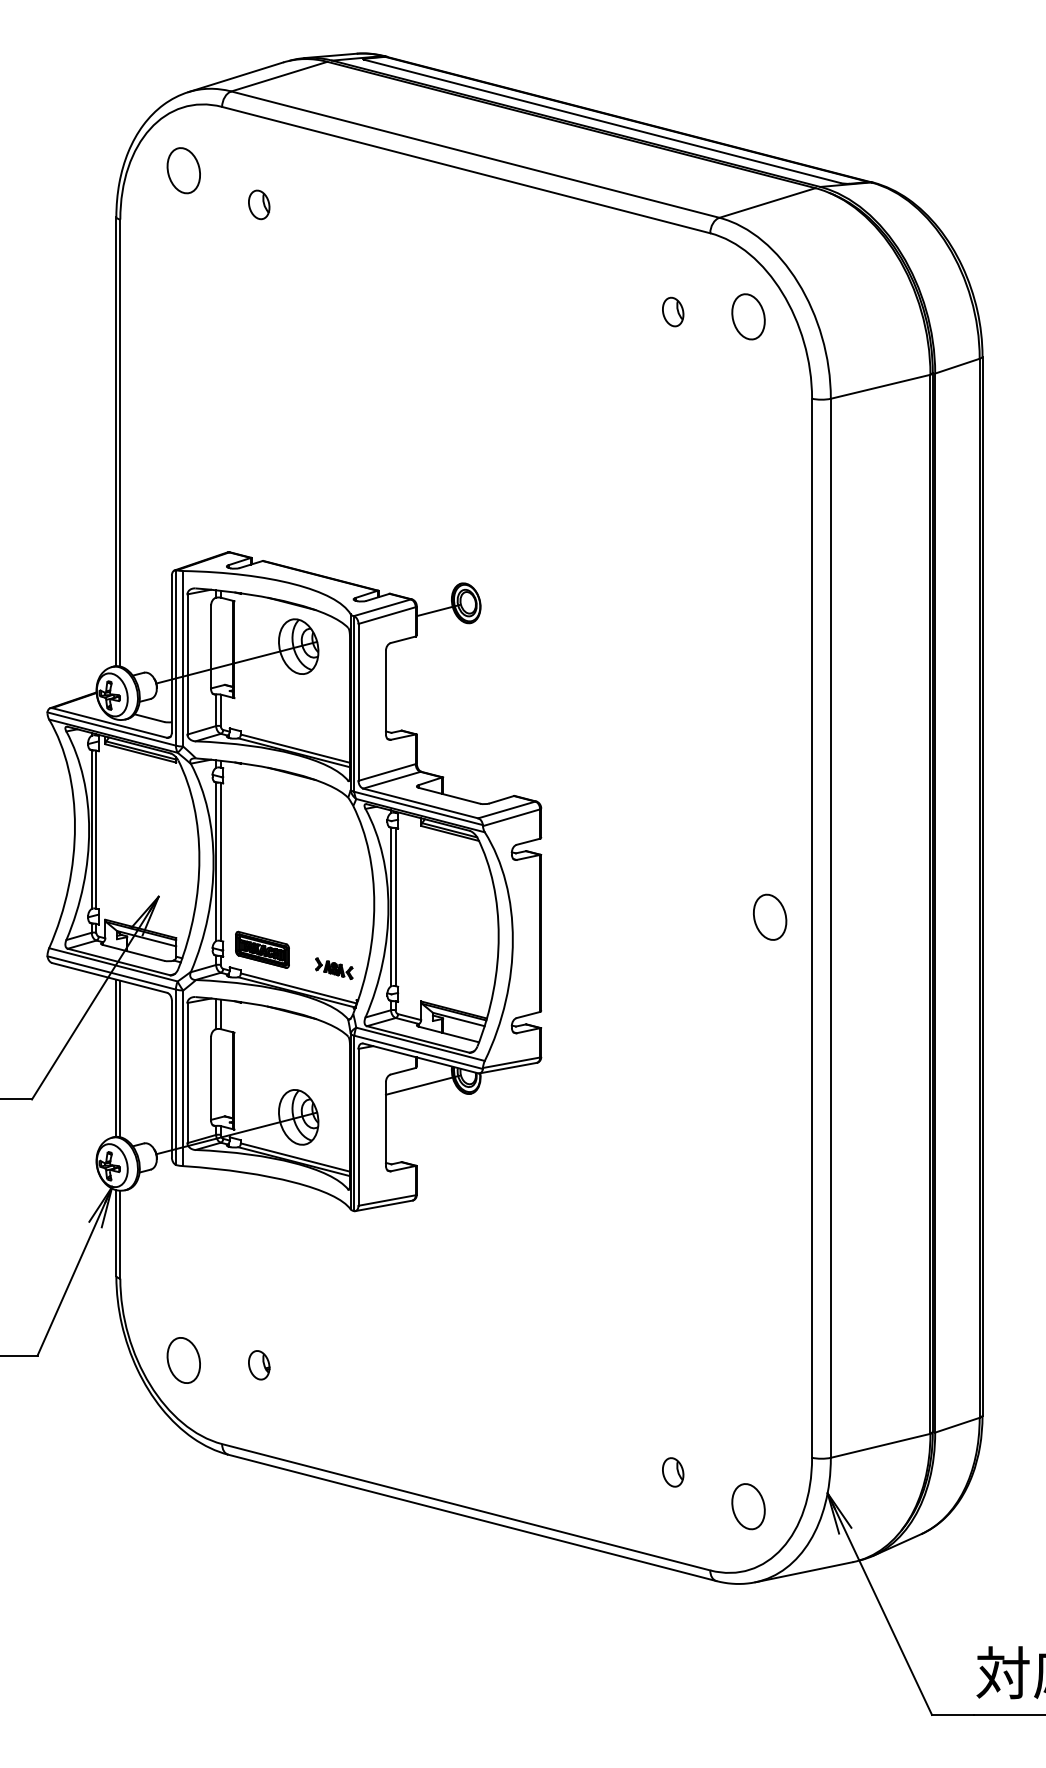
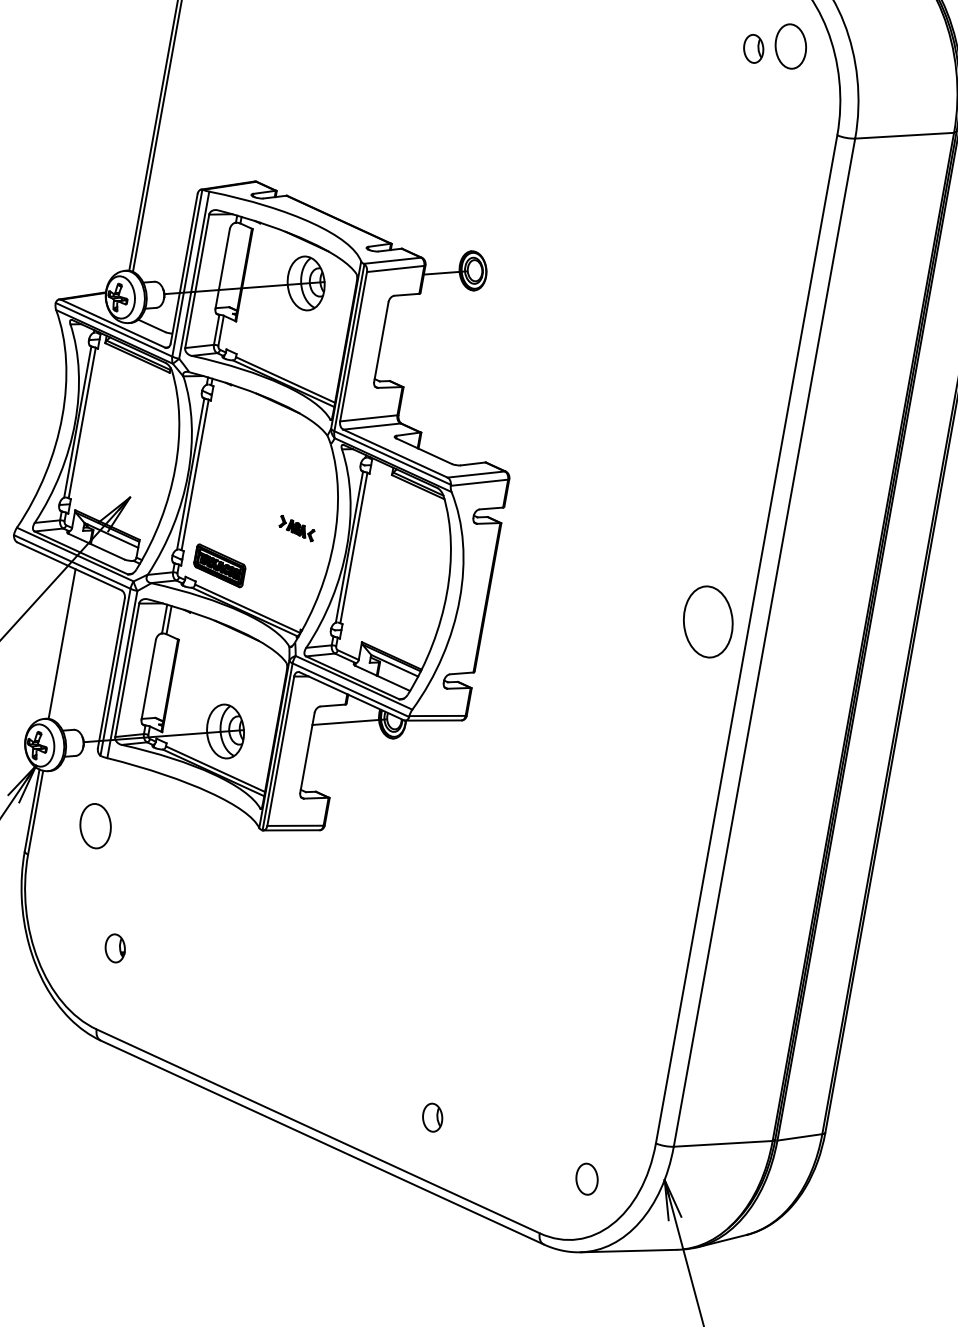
part: (673, 311) -> (754, 48), moved
part: (770, 916) -> (709, 621), size x1.6
part: (334, 968) -> (297, 528), moved
line: (120, 1058) -> (65, 644), removed
part: (183, 1360) -> (95, 826), moved
part: (259, 1365) -> (115, 948), moved
part: (673, 1472) -> (432, 1117), moved
part: (748, 1506) -> (587, 1178), size x0.7

